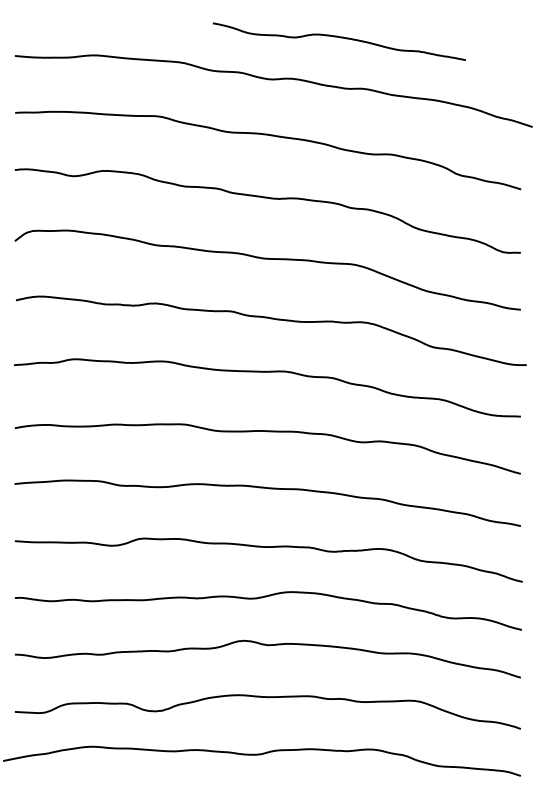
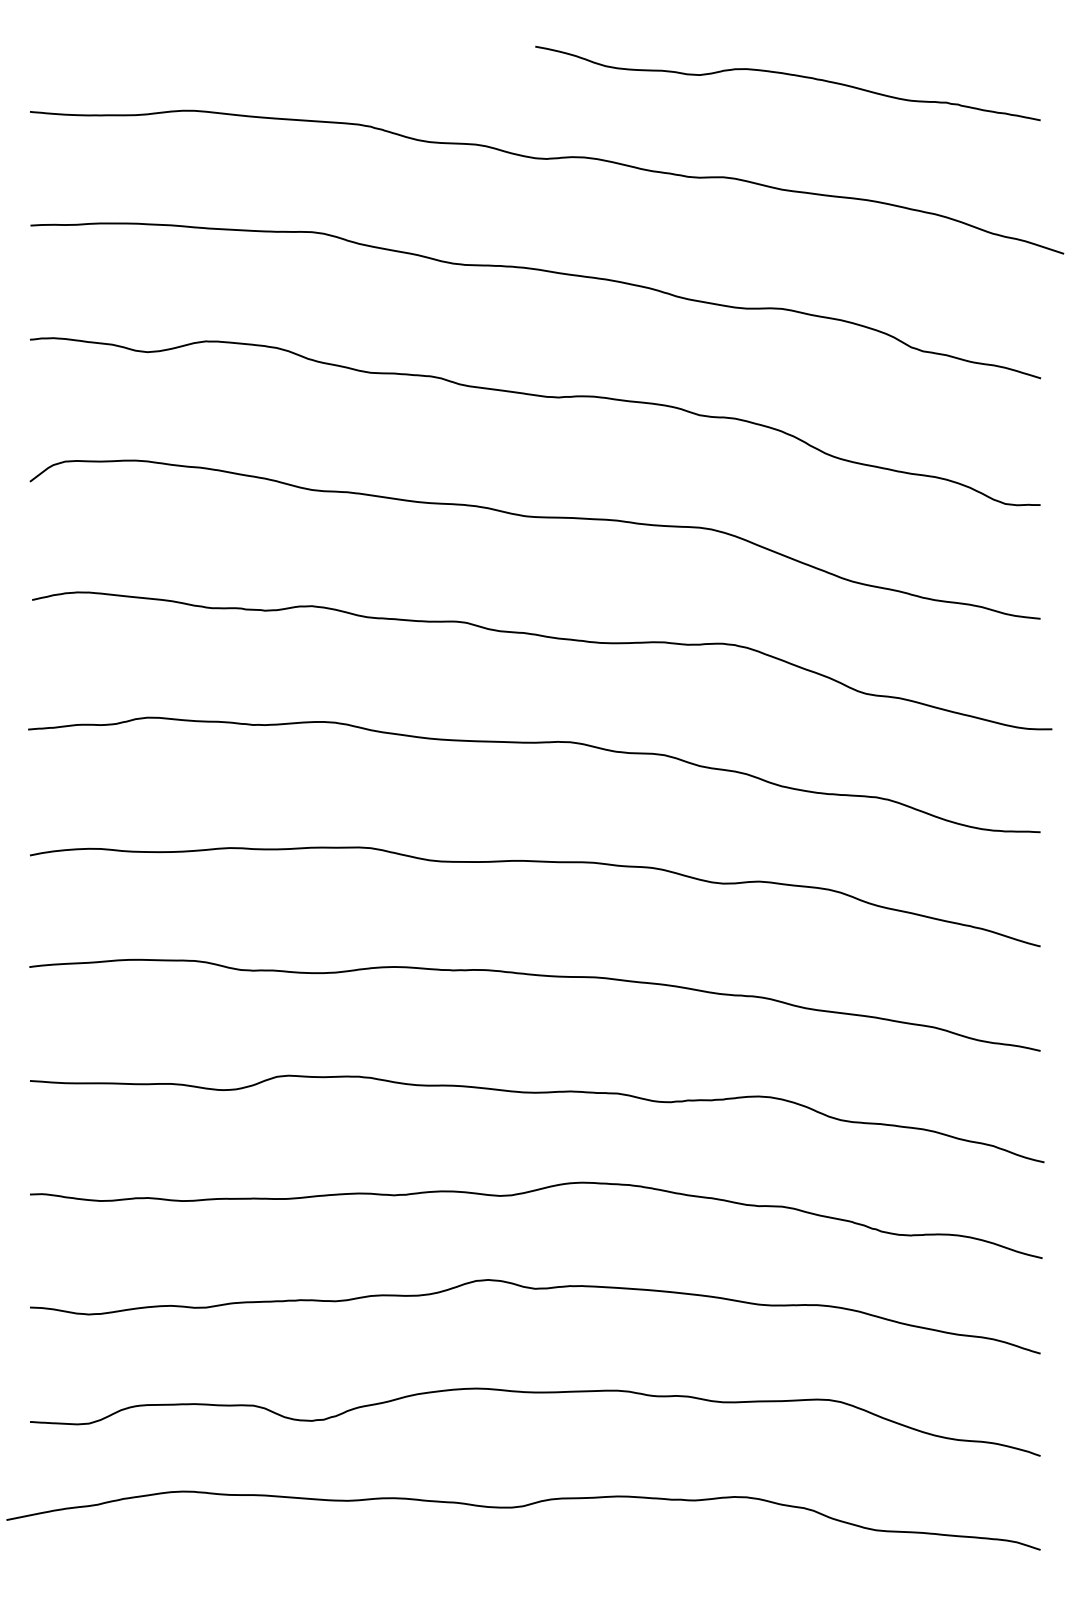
curve: (340, 38) -> (790, 76), moved

